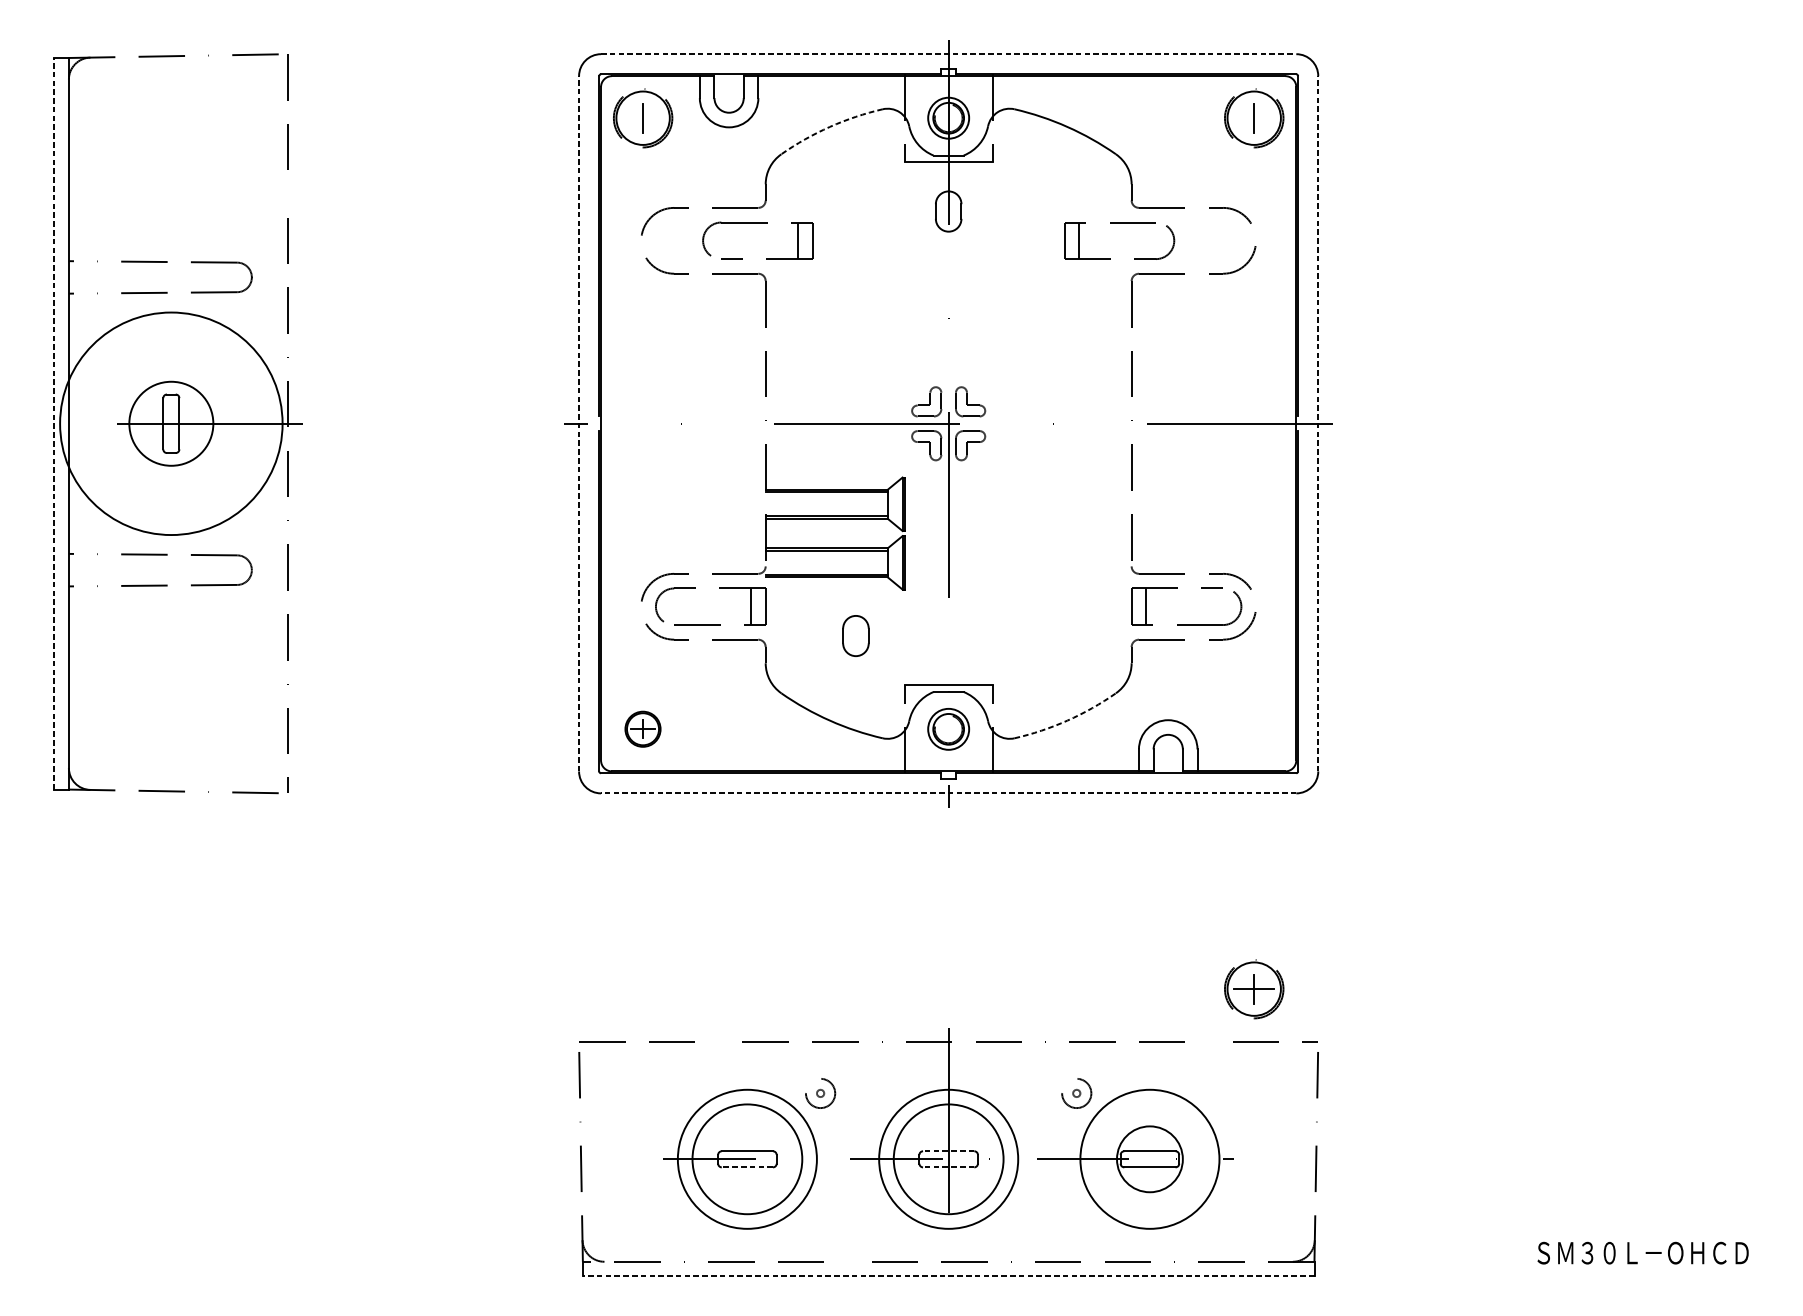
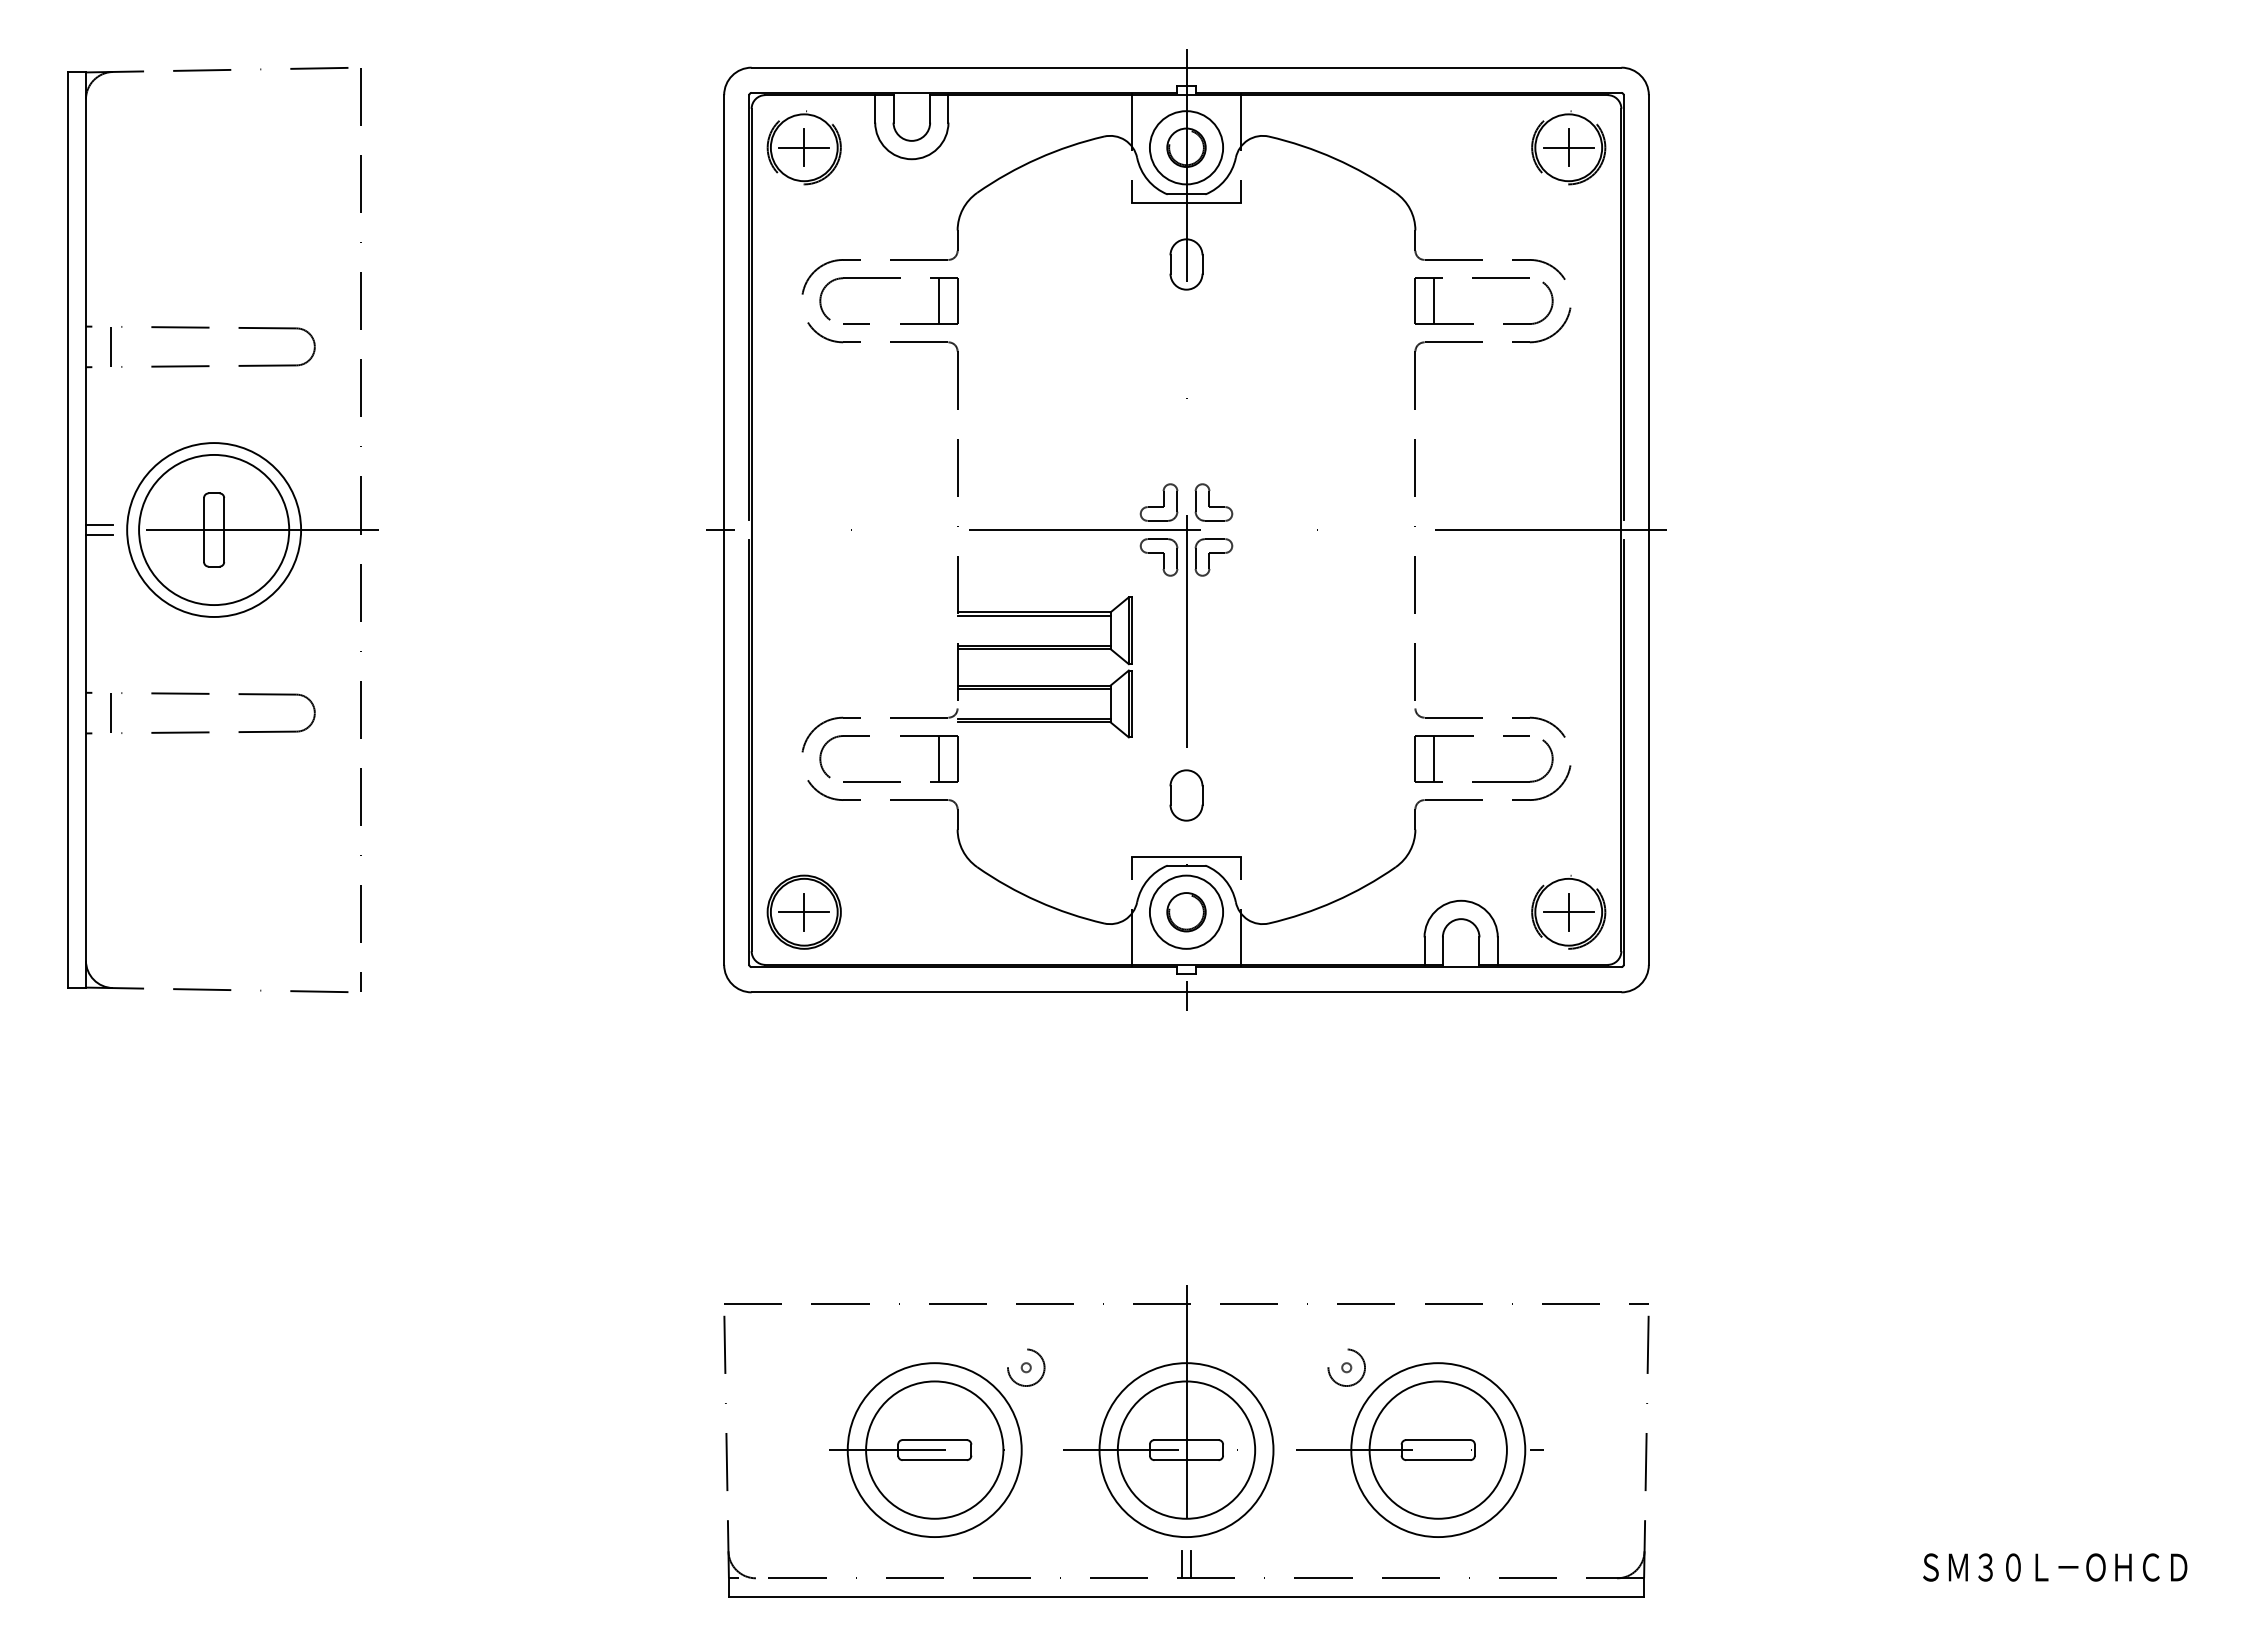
line: (948, 54) -> (1186, 67), dashed -> solid
line: (643, 118) -> (804, 147), added
circle: (948, 118) -> (1186, 147), size x1.43
line: (1254, 118) -> (1568, 147), added
arc: (829, 126) -> (1037, 158), dashed -> solid
part: (757, 222) -> (888, 278), moved
part: (1118, 222) -> (1483, 278), moved
line: (89, 277) -> (111, 346), added
line: (78, 420) -> (98, 525), added
line: (54, 423) -> (67, 529), dashed -> solid
circle: (171, 423) -> (214, 529), size x0.62
circle: (171, 423) -> (214, 529), size x1.43
line: (579, 424) -> (724, 530), dashed -> solid
line: (1317, 424) -> (1648, 530), dashed -> solid
line: (78, 427) -> (98, 534), added
line: (89, 570) -> (111, 713), added
part: (855, 636) -> (1186, 795), moved
arc: (1067, 720) -> (1335, 901), dashed -> solid
part: (642, 728) -> (803, 911), size x1.67
circle: (948, 728) -> (1186, 911), size x1.43
line: (948, 793) -> (1186, 992), dashed -> solid
part: (1254, 988) -> (1568, 911), moved
line: (948, 1151) -> (1186, 1440), dashed -> solid
circle: (1149, 1158) -> (1437, 1449), size x1.67
line: (747, 1167) -> (934, 1460), dashed -> solid
line: (948, 1167) -> (1186, 1460), dashed -> solid
line: (944, 1250) -> (1181, 1564), added
line: (952, 1250) -> (1191, 1564), added
line: (948, 1276) -> (1186, 1596), dashed -> solid

